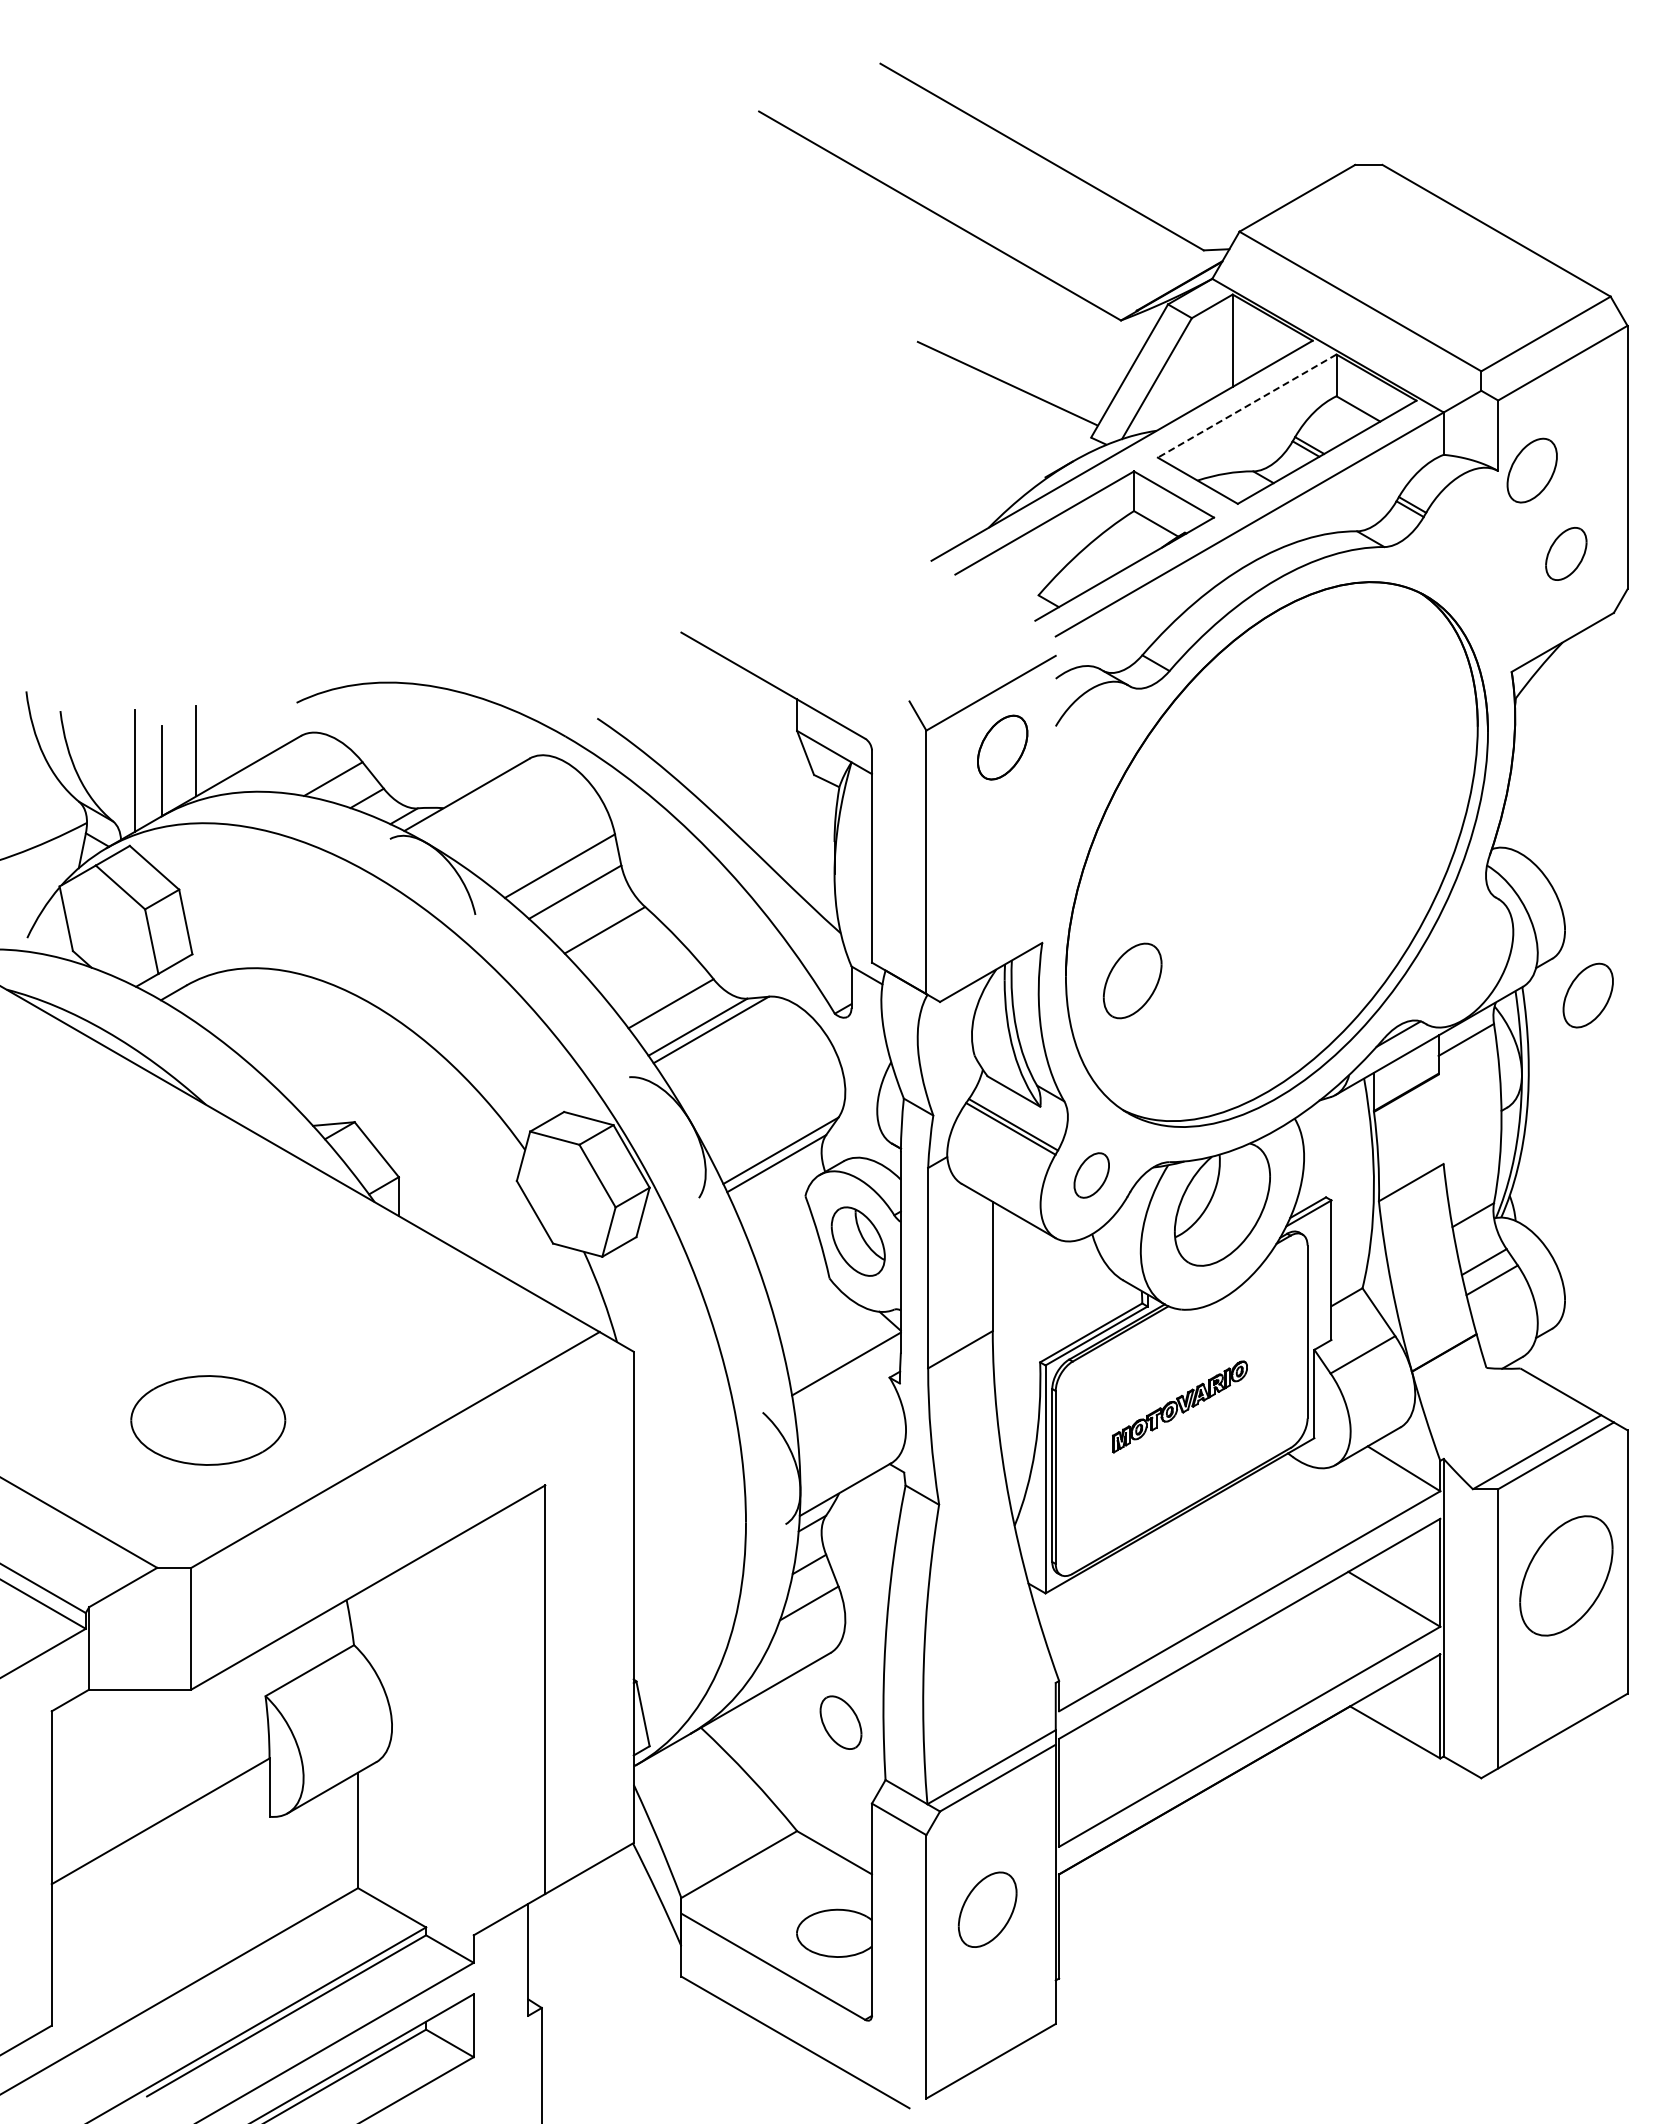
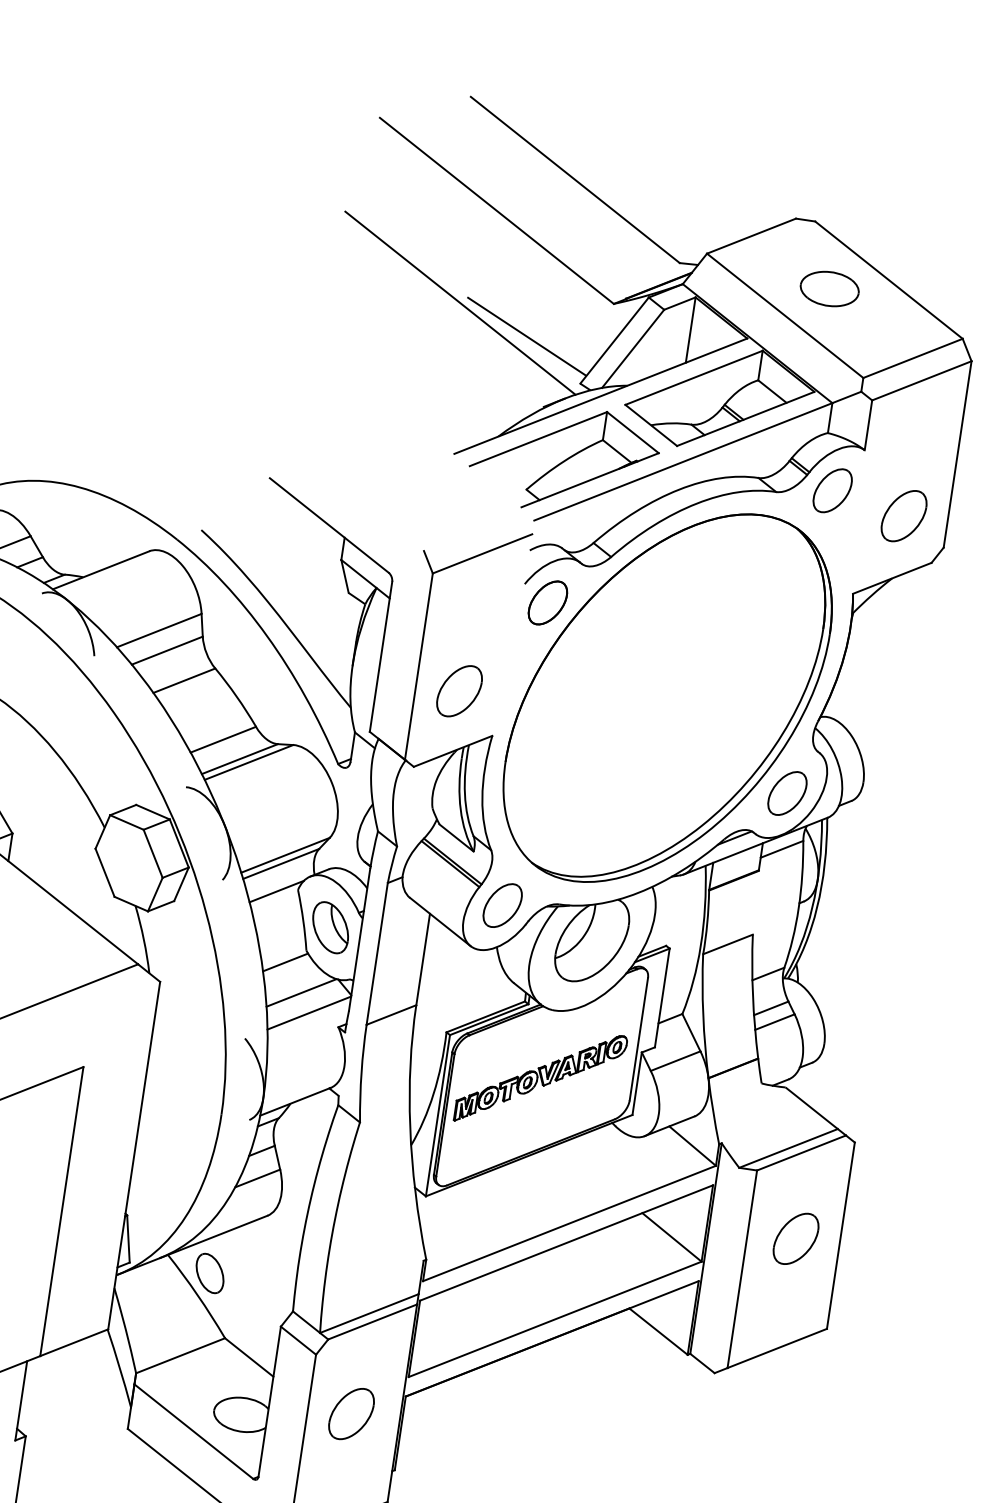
part: (1416, 254) -> (829, 288), added
line: (908, 351) -> (460, 303), added
line: (1246, 406) -> (693, 378), dashed -> solid
part: (1531, 470) -> (832, 490), moved
part: (1566, 553) -> (904, 515), size x1.43
part: (1002, 747) -> (547, 602), moved
part: (1132, 980) -> (459, 690), moved
part: (1587, 995) -> (786, 793), moved
part: (1091, 1175) -> (502, 905), size x1.43
line: (775, 1202) -> (276, 891), added
line: (802, 1298) -> (285, 962), added
line: (831, 1337) -> (301, 992), added
part: (1179, 1406) -> (540, 1078), size x1.67
part: (1565, 1575) -> (795, 1238), size x0.62
part: (840, 1722) -> (209, 1273), moved

